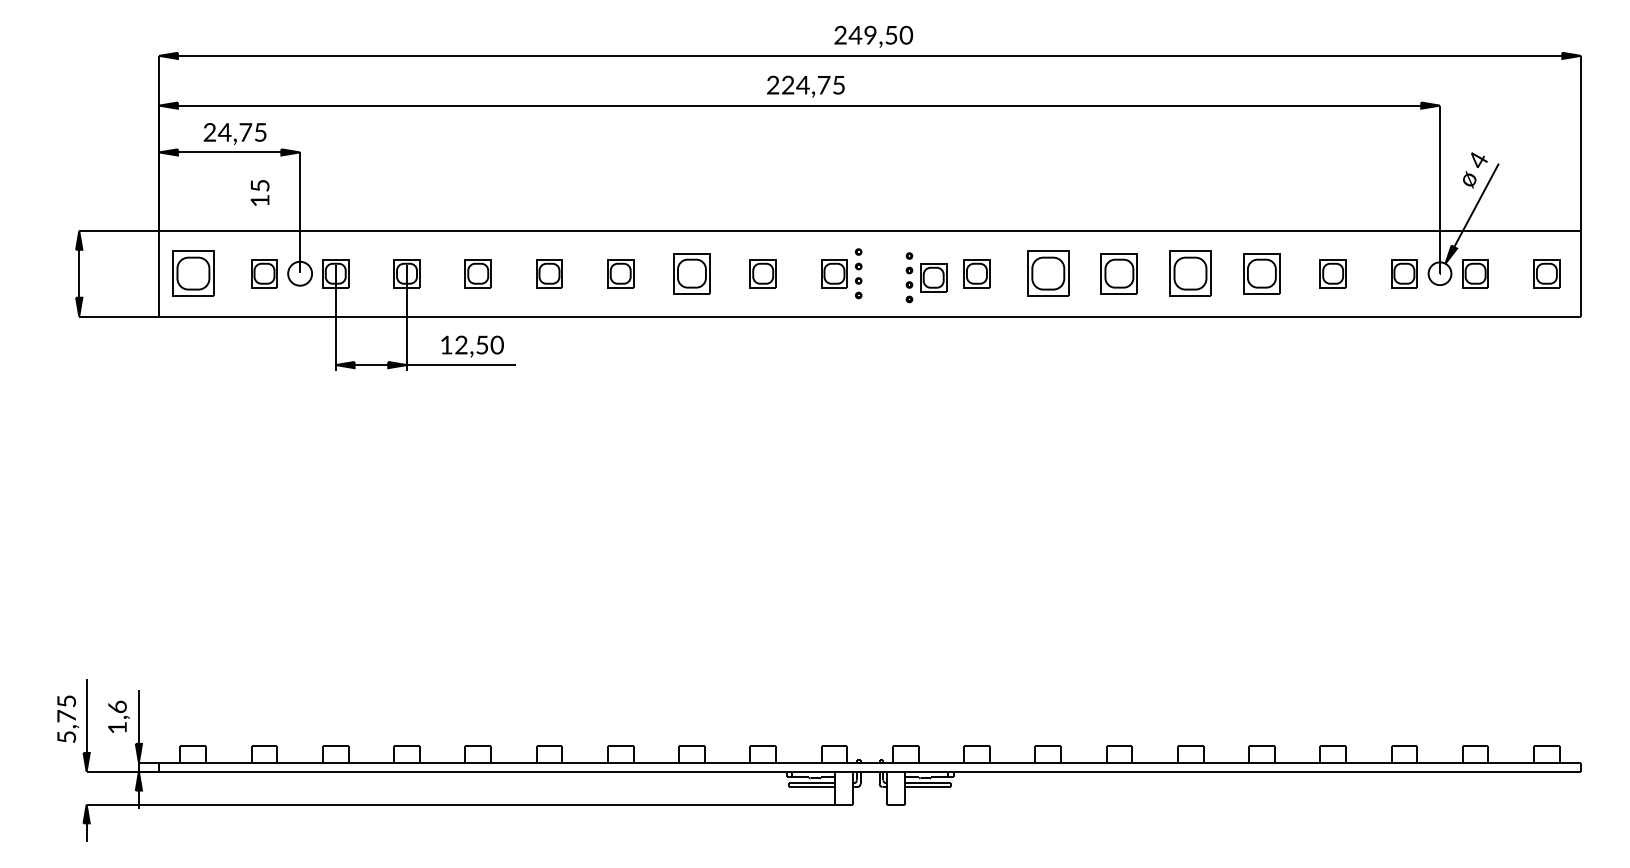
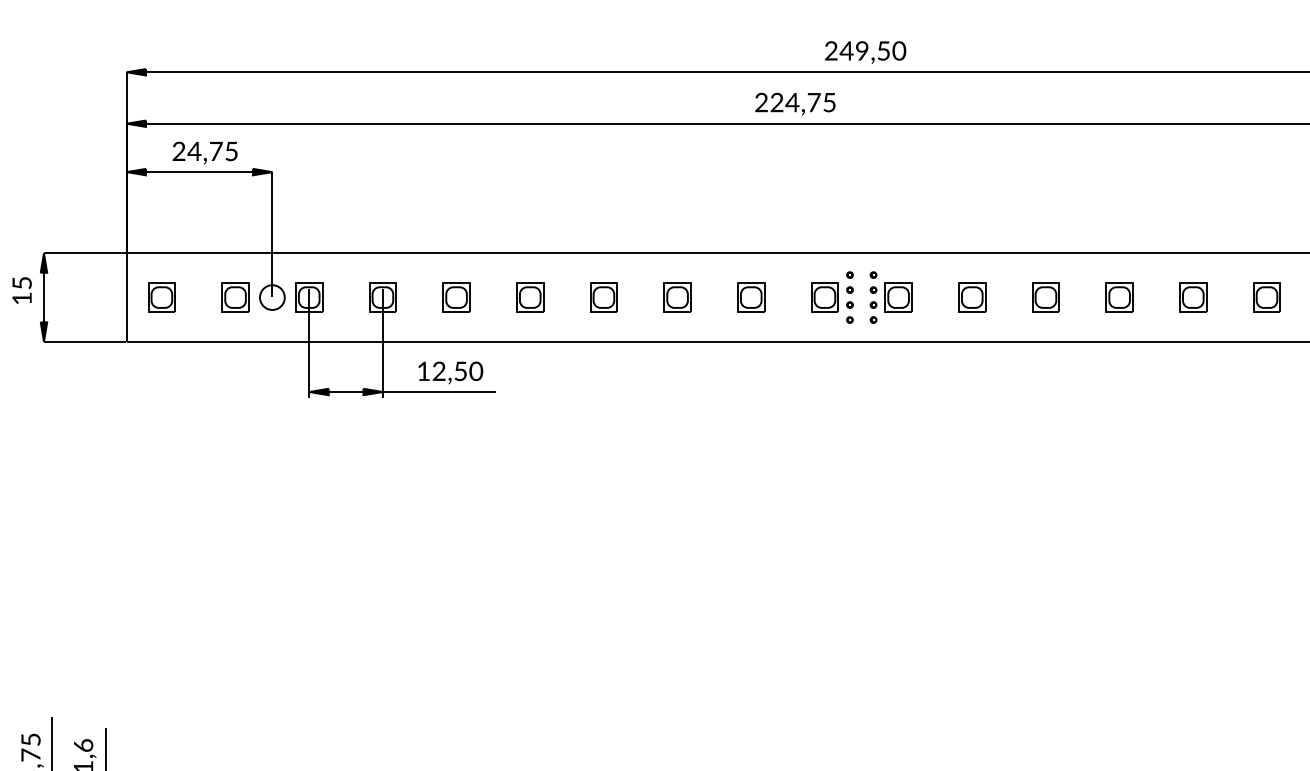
text: (259, 192) -> (21, 290), moved
part: (192, 273) -> (161, 297), size x0.62
part: (691, 273) -> (677, 297), size x0.71
part: (1047, 273) -> (1045, 297), size x0.62
part: (1119, 273) -> (1119, 297), size x0.71
part: (1190, 273) -> (1193, 297), size x0.62
part: (1261, 273) -> (1266, 297), size x0.71
part: (926, 277) -> (891, 297), moved

